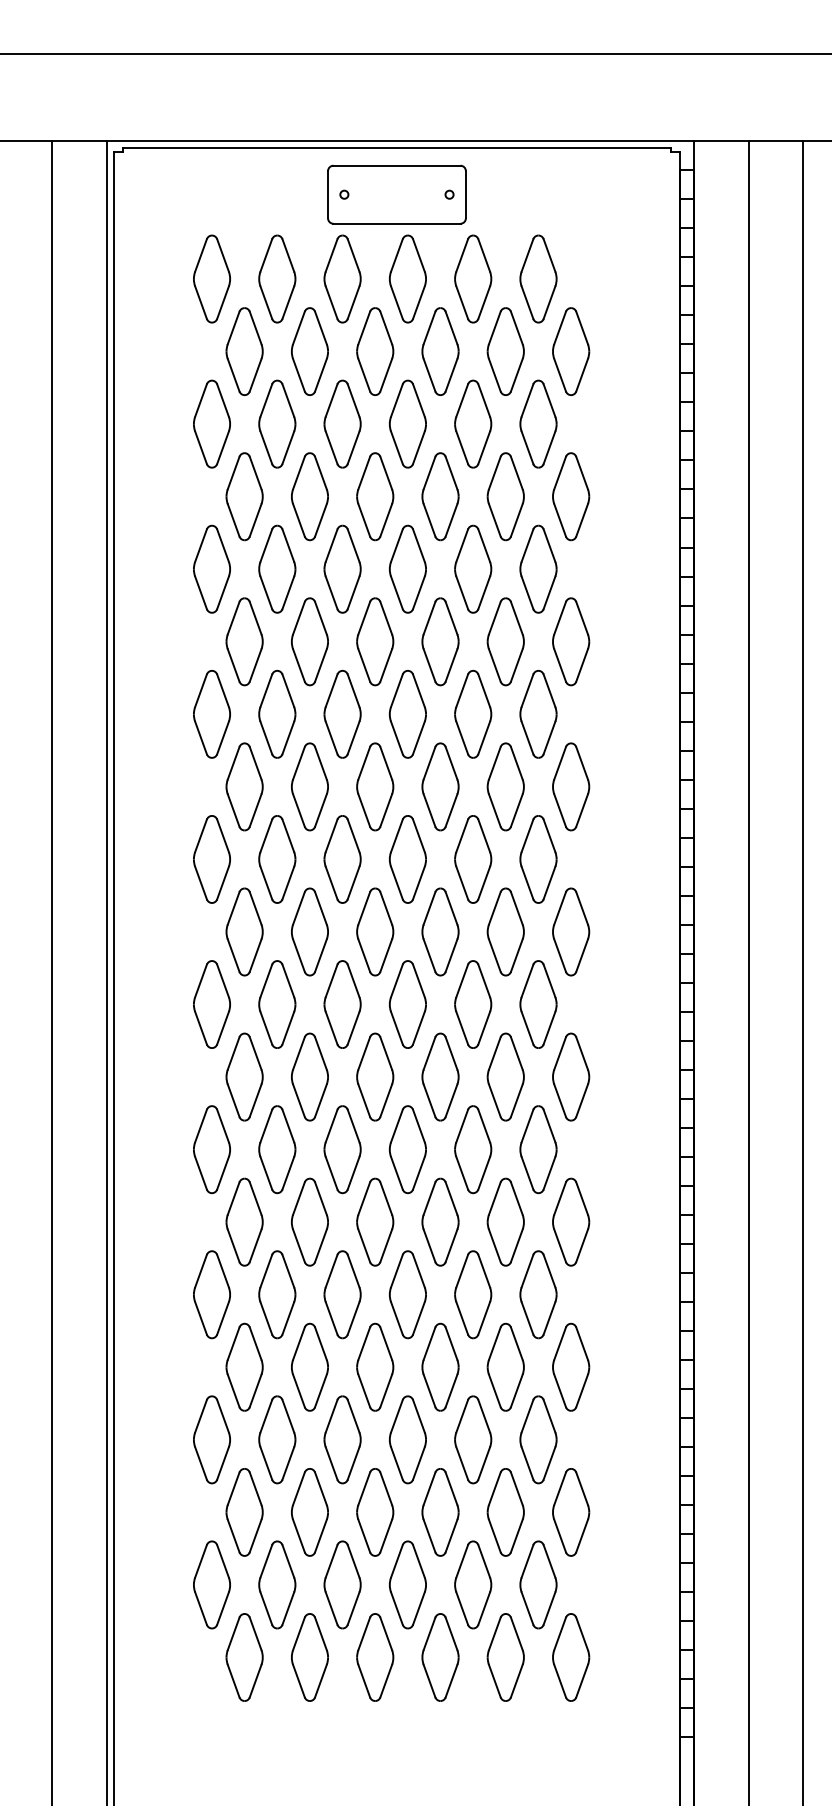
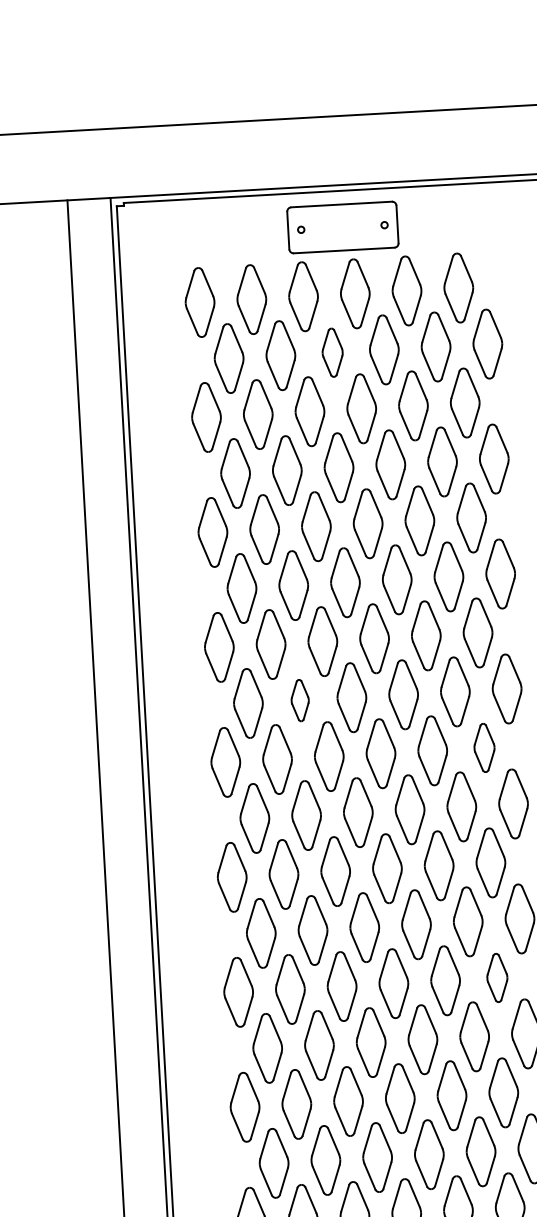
part: (375, 351) -> (332, 352), size x0.7
part: (309, 786) -> (299, 700), size x0.6
part: (538, 859) -> (484, 747), size x0.7
part: (538, 1149) -> (497, 977), size x0.7

